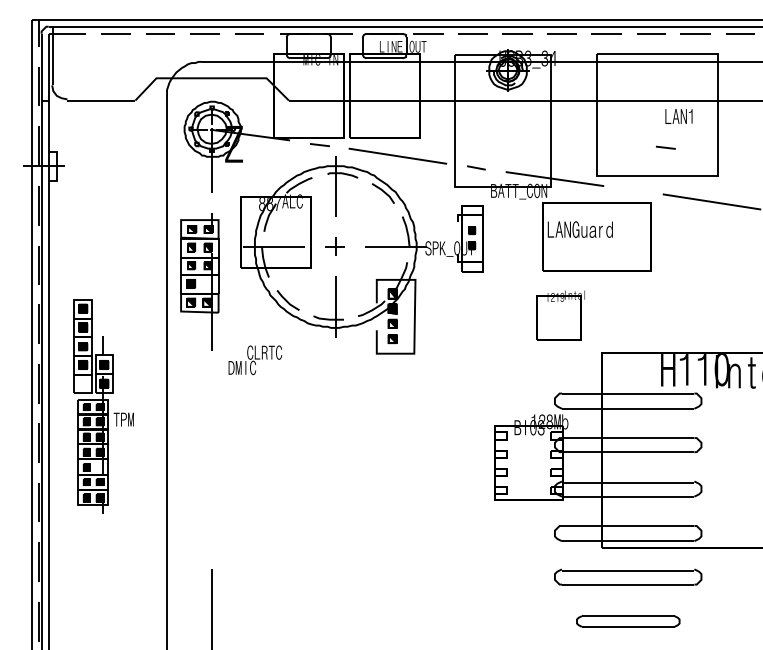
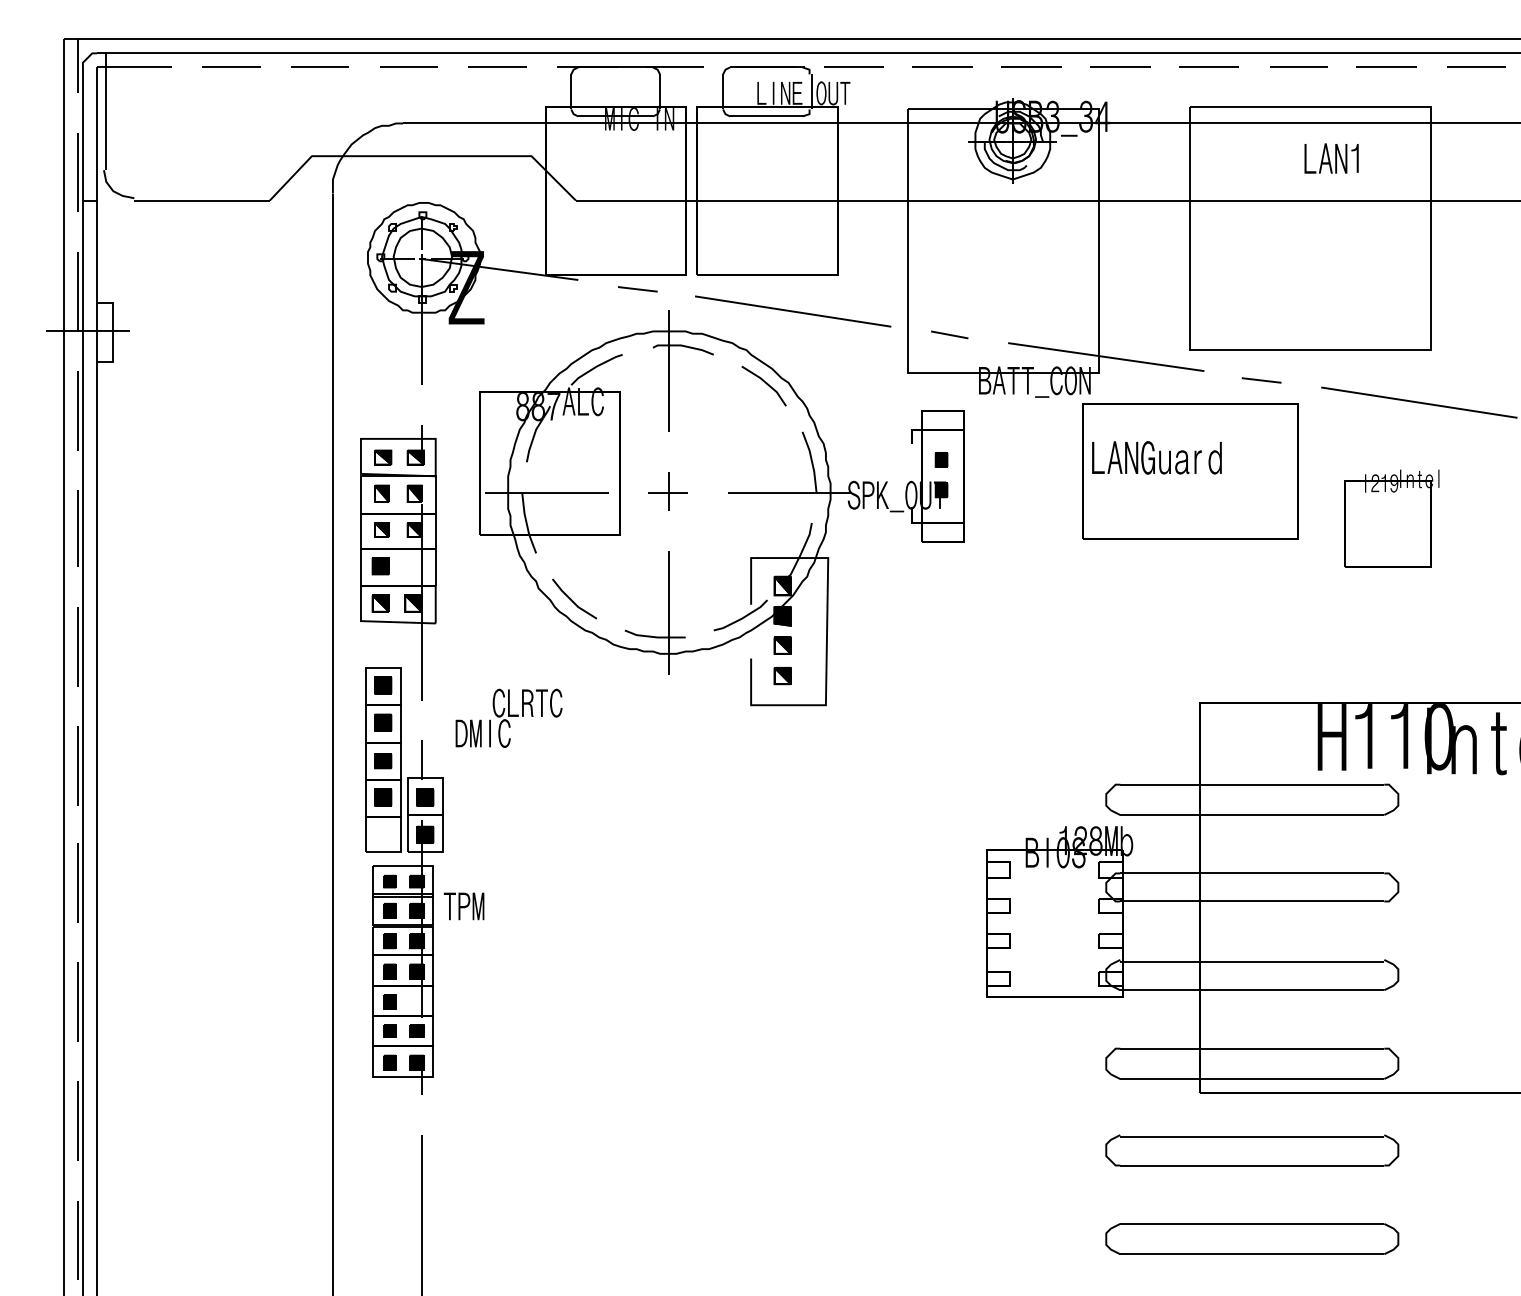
text: (678, 116) -> (1330, 158), moved
line: (665, 147) -> (1260, 379), moved
part: (560, 315) -> (1390, 519), moved
part: (103, 406) -> (423, 880), moved
part: (628, 621) -> (1252, 1239), size x1.43

